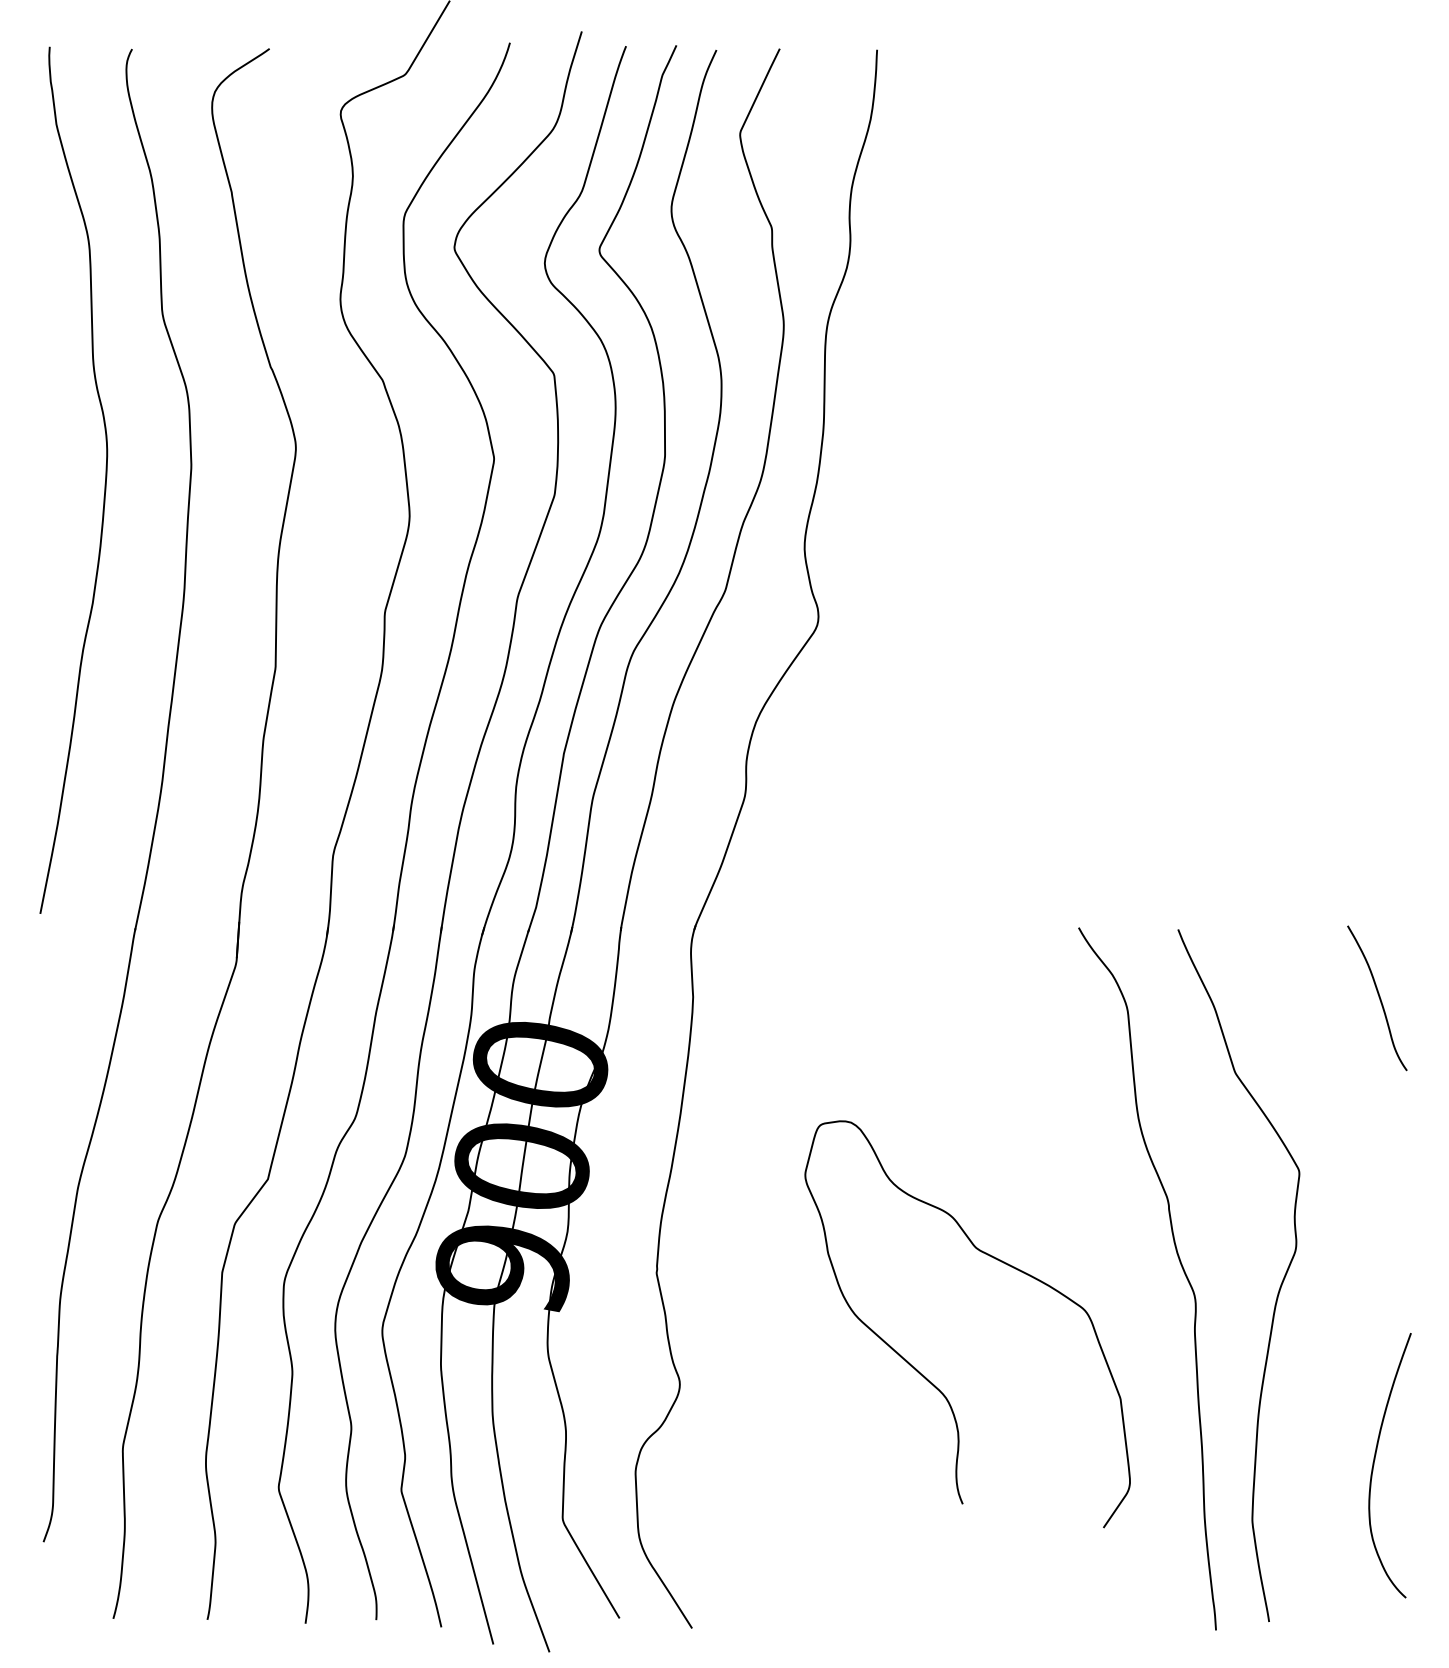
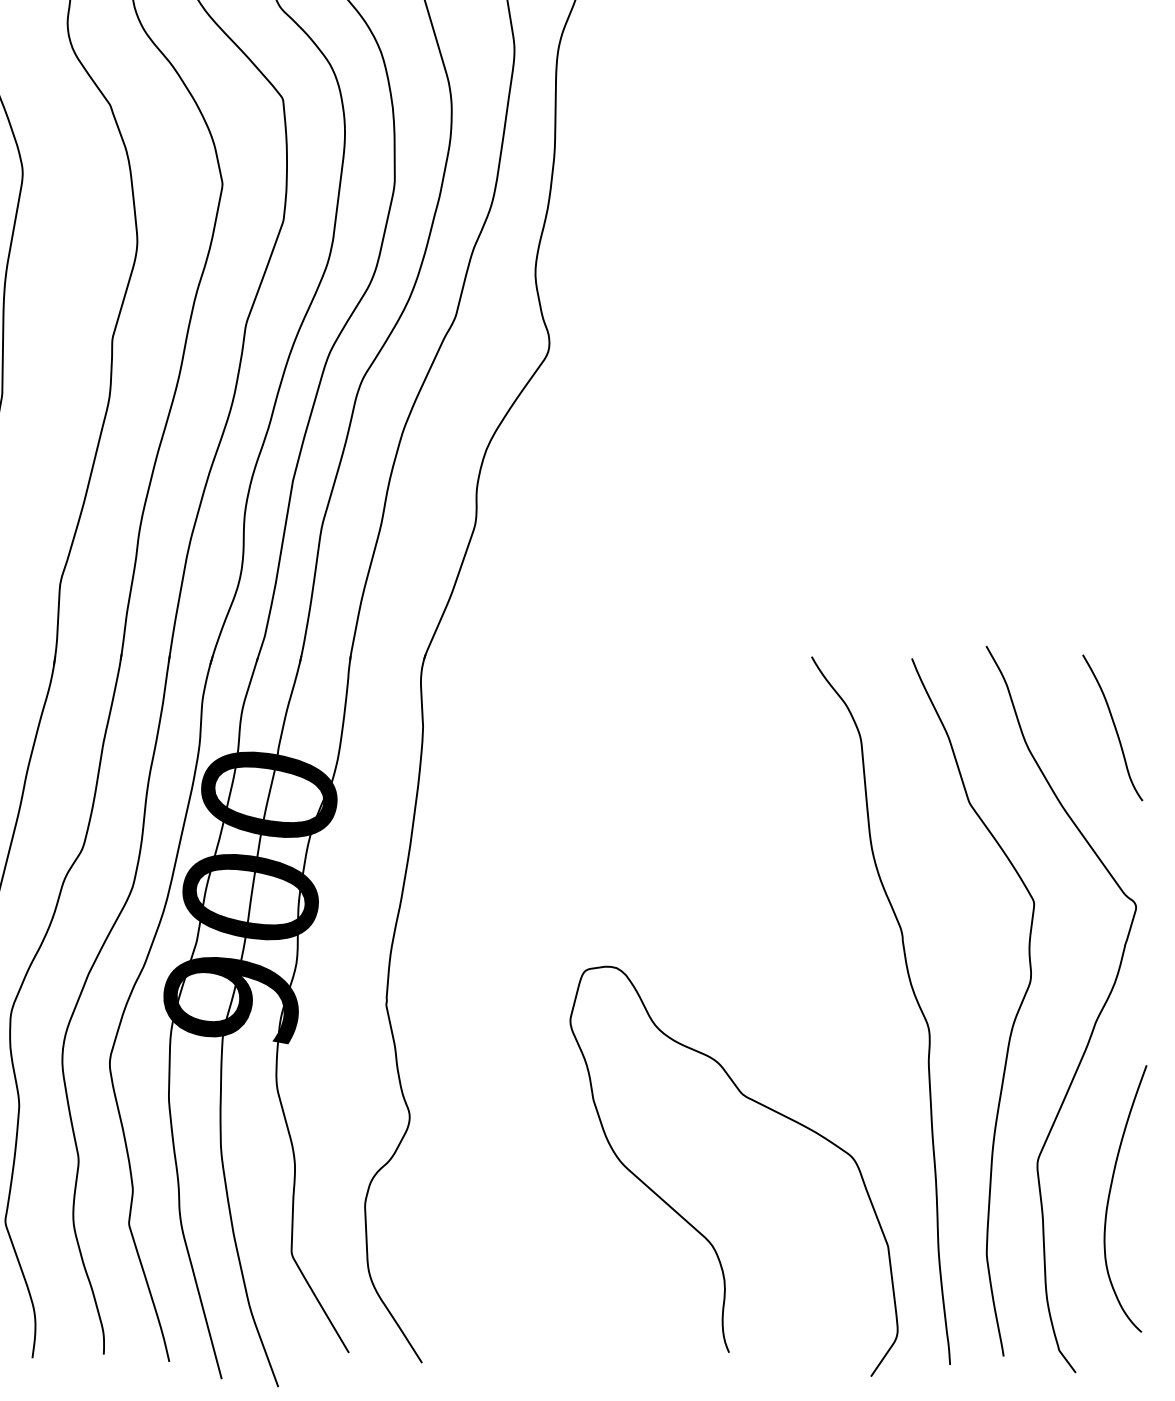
curve: (1358, 1292) -> (1093, 1024), added
curve: (924, 1375) -> (690, 1222), moved

